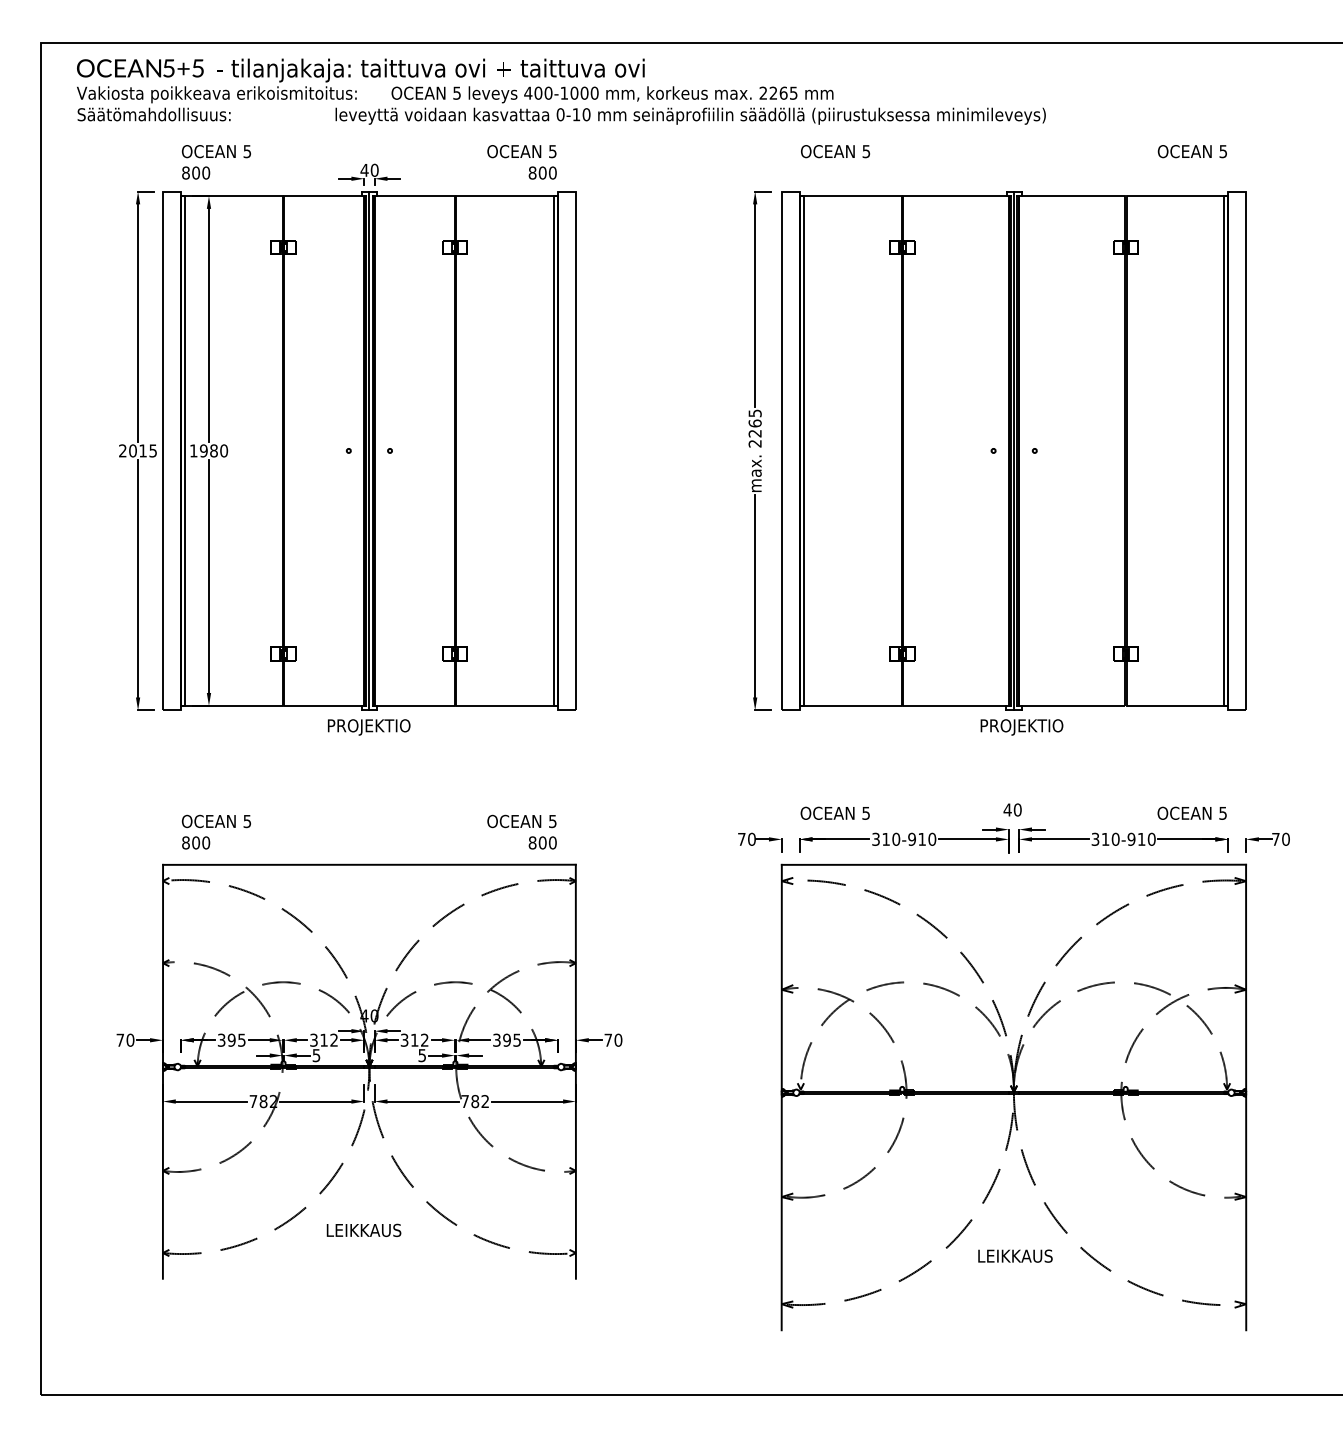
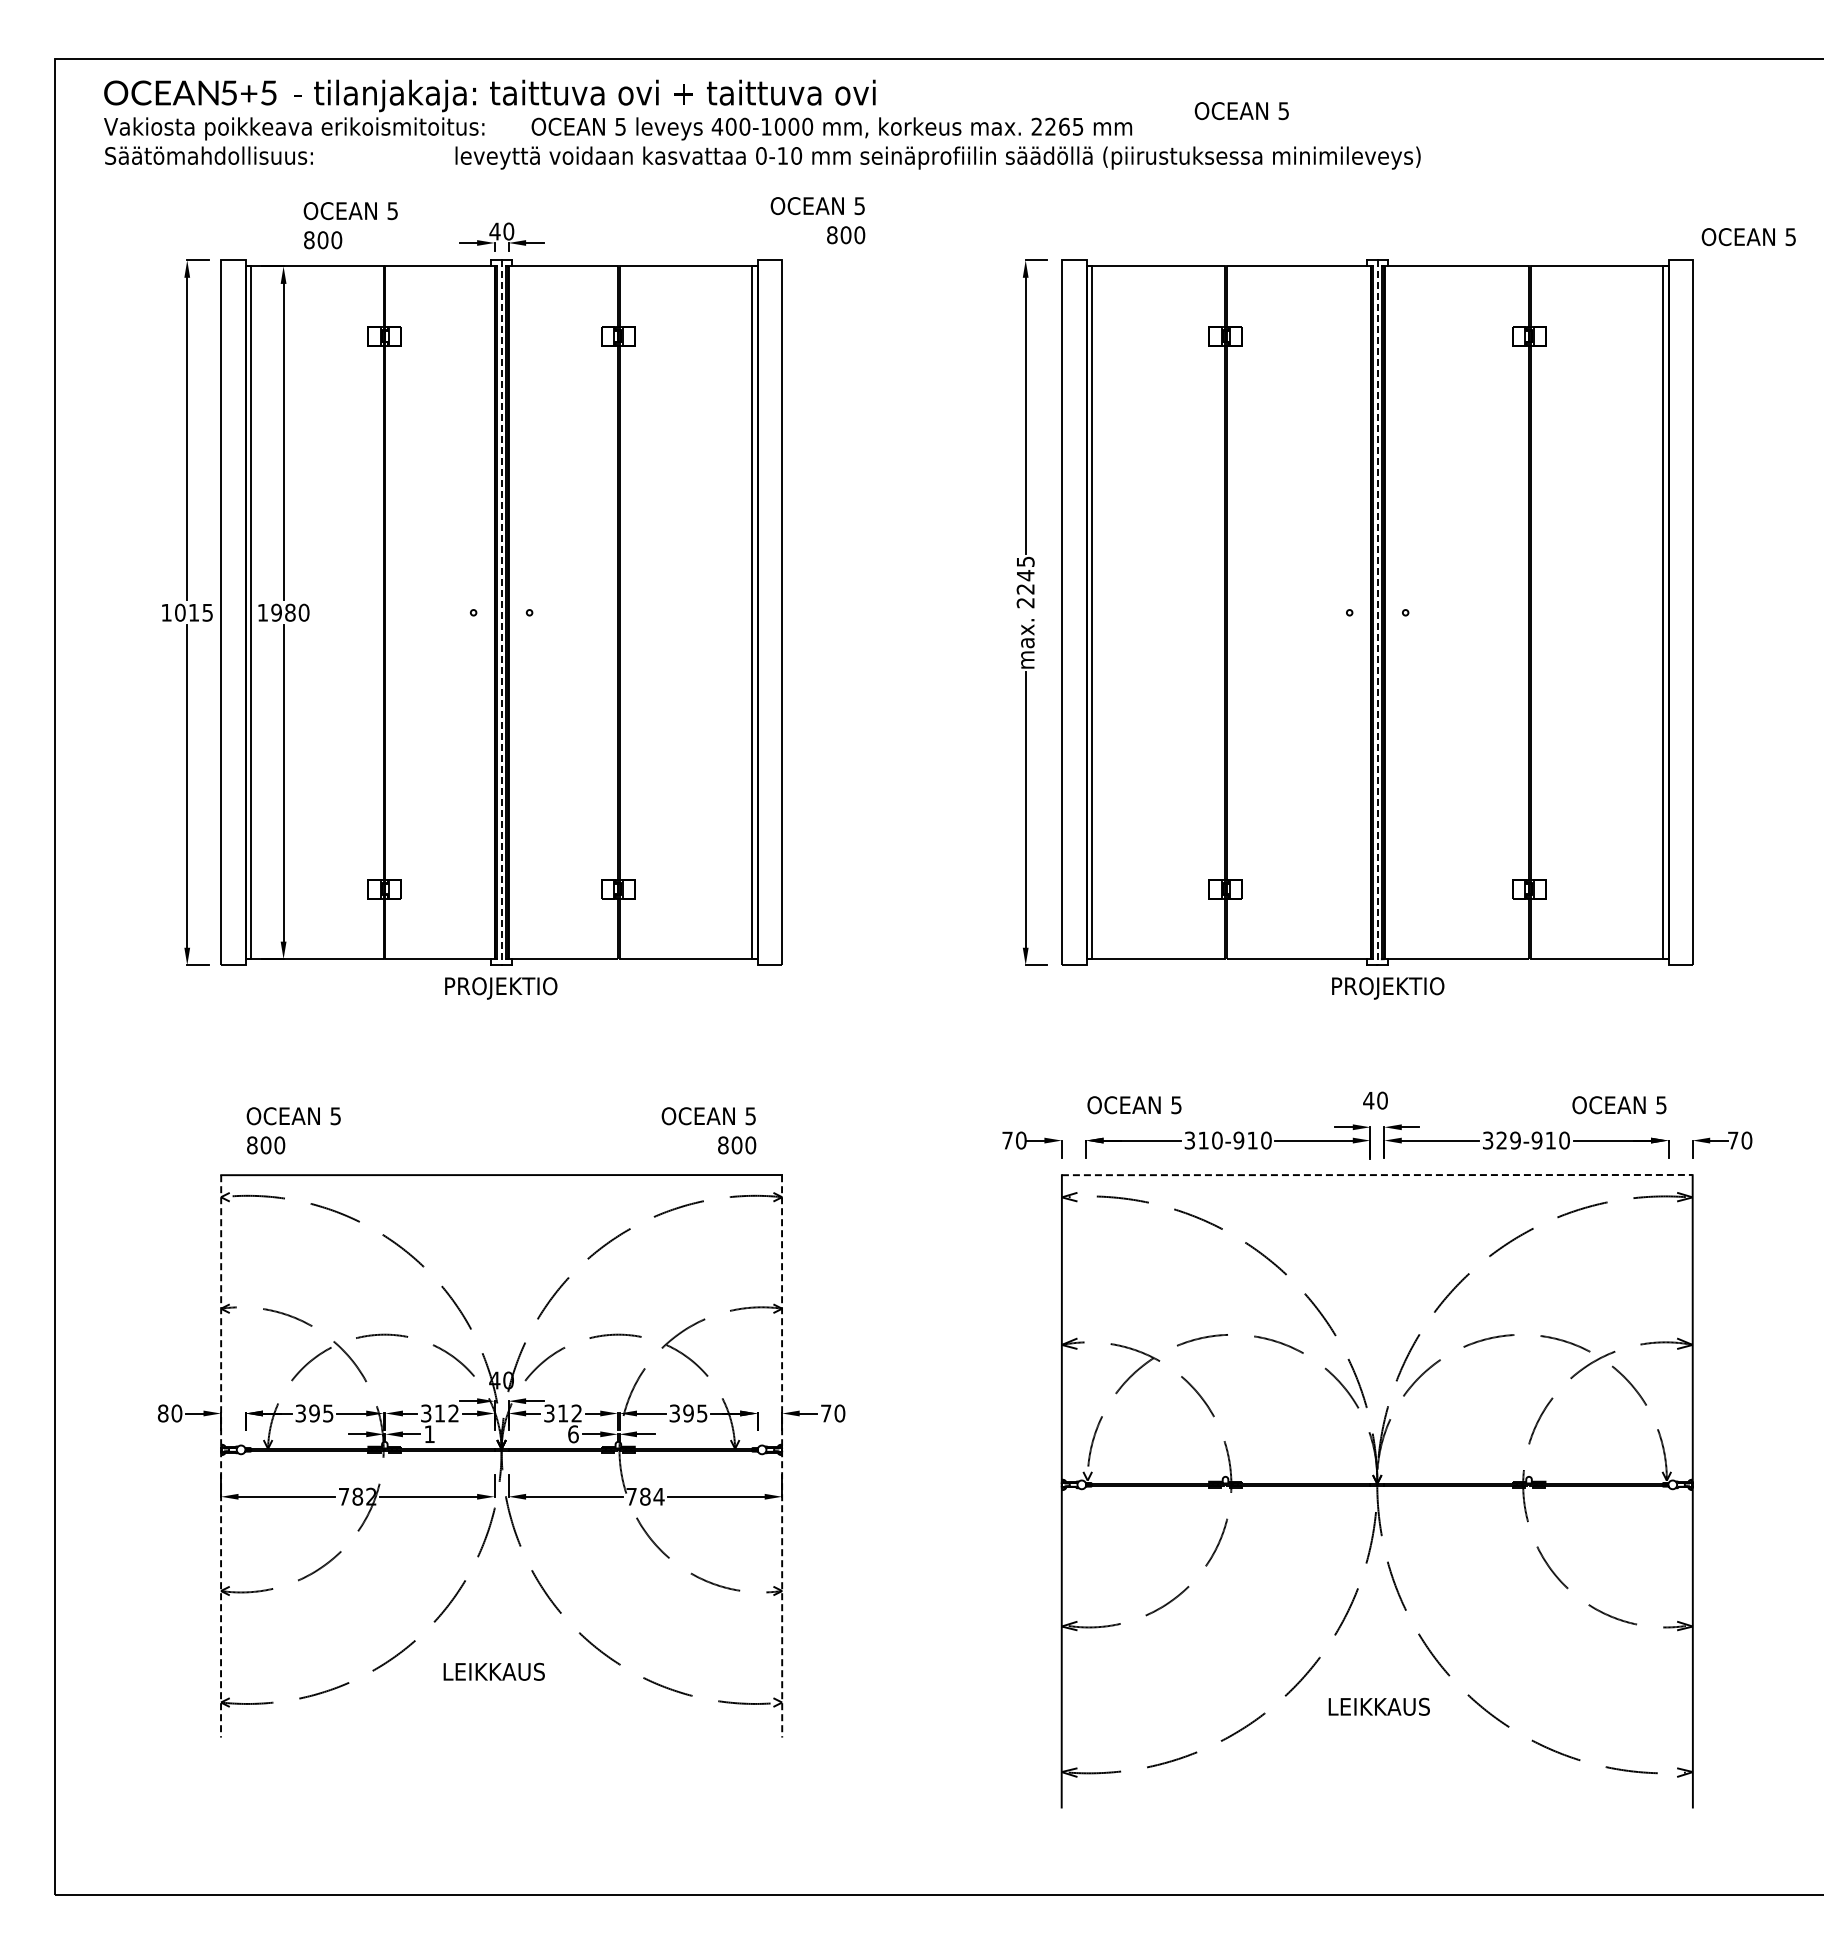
text: (835, 151) -> (1241, 111), moved
text: (1192, 151) -> (1748, 237), moved
text: (216, 162) -> (350, 225), moved
text: (521, 162) -> (817, 220), moved
text: (755, 423) -> (1025, 575), 2265 -> 2245
text: (122, 450) -> (166, 612), 2015 -> 1015
line: (369, 451) -> (501, 613), solid -> dashed
line: (1014, 451) -> (1377, 613), solid -> dashed
text: (1110, 839) -> (1508, 1140), 310-910 -> 329-910
line: (1014, 865) -> (1377, 1175), solid -> dashed
text: (119, 1040) -> (162, 1413), 70 -> 80
text: (316, 1055) -> (429, 1434), 5 -> 1
text: (422, 1055) -> (573, 1434), 5 -> 6
line: (163, 1071) -> (221, 1456), solid -> dashed
line: (576, 1071) -> (782, 1456), solid -> dashed
text: (484, 1101) -> (658, 1496), 782 -> 784

